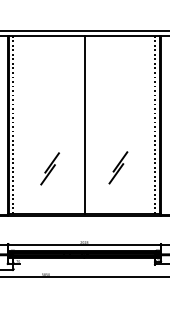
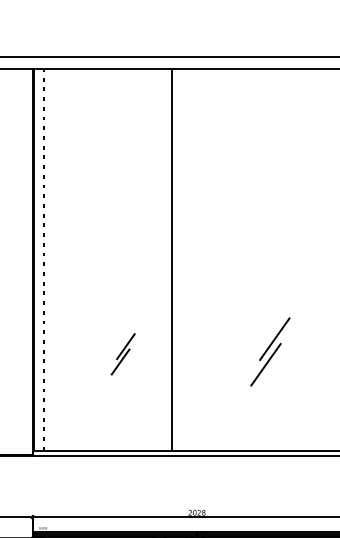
line: (84, 124) -> (171, 258), moved
part: (49, 168) -> (121, 353), size x0.6

